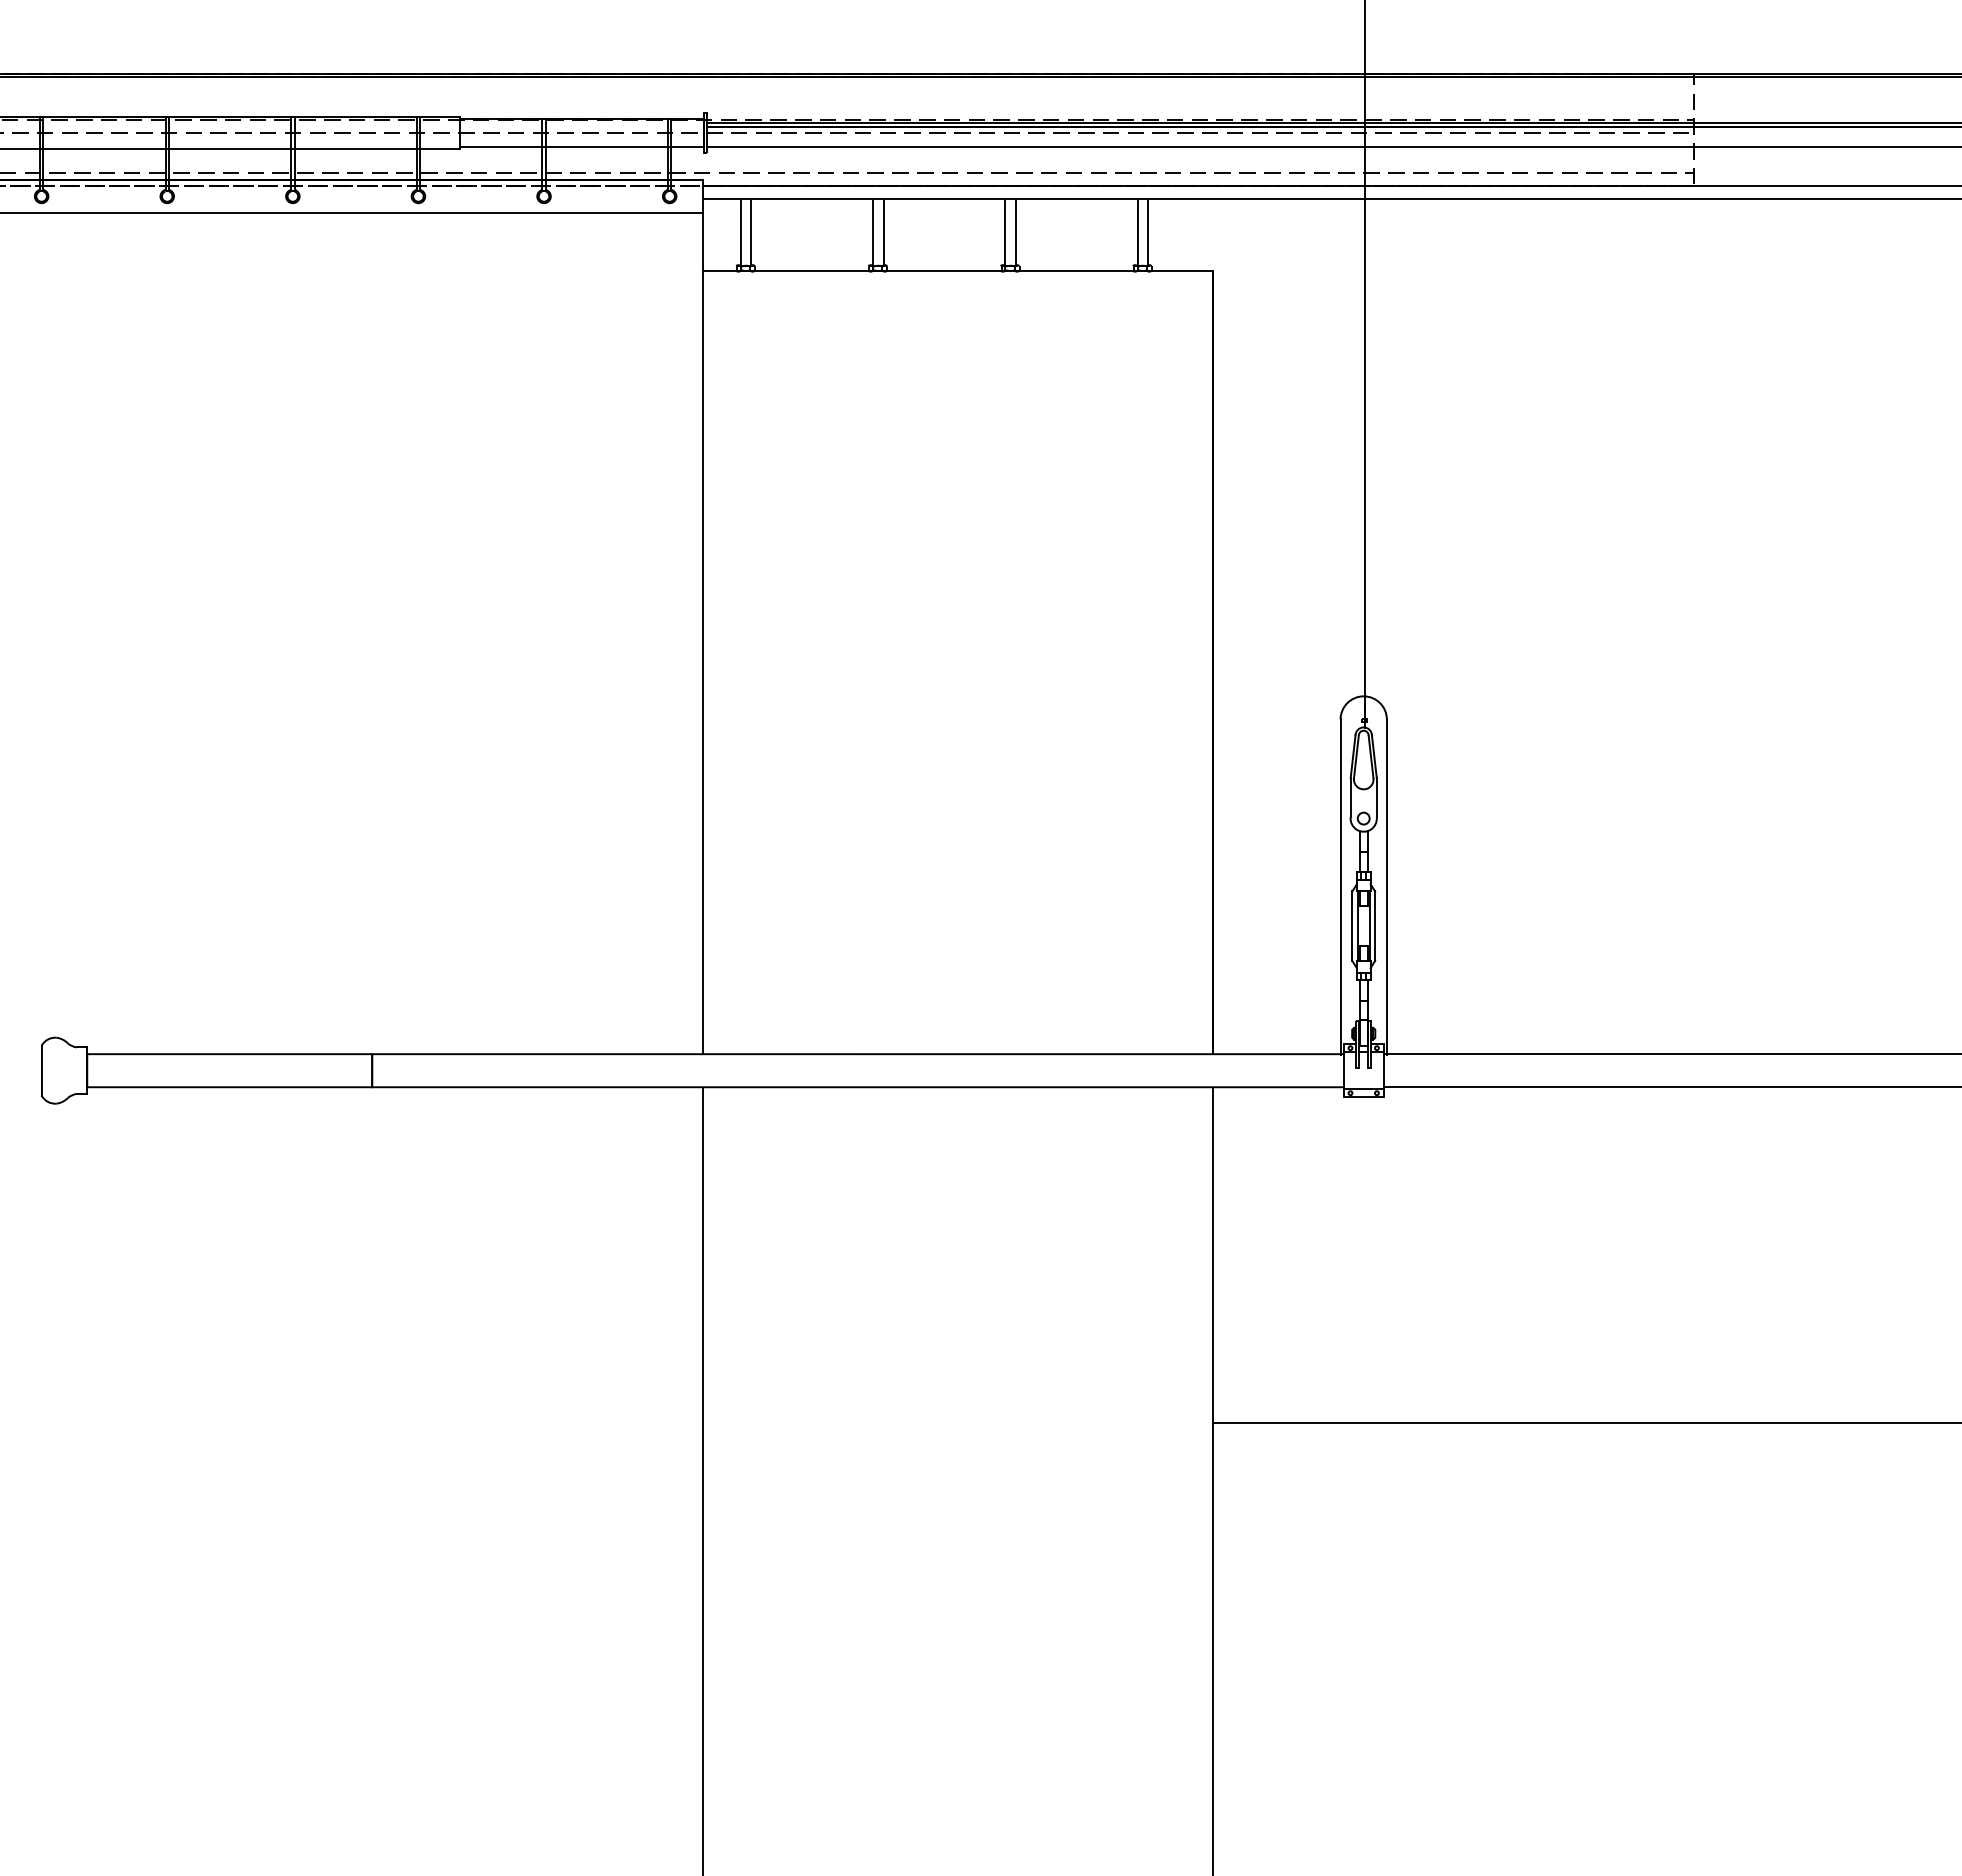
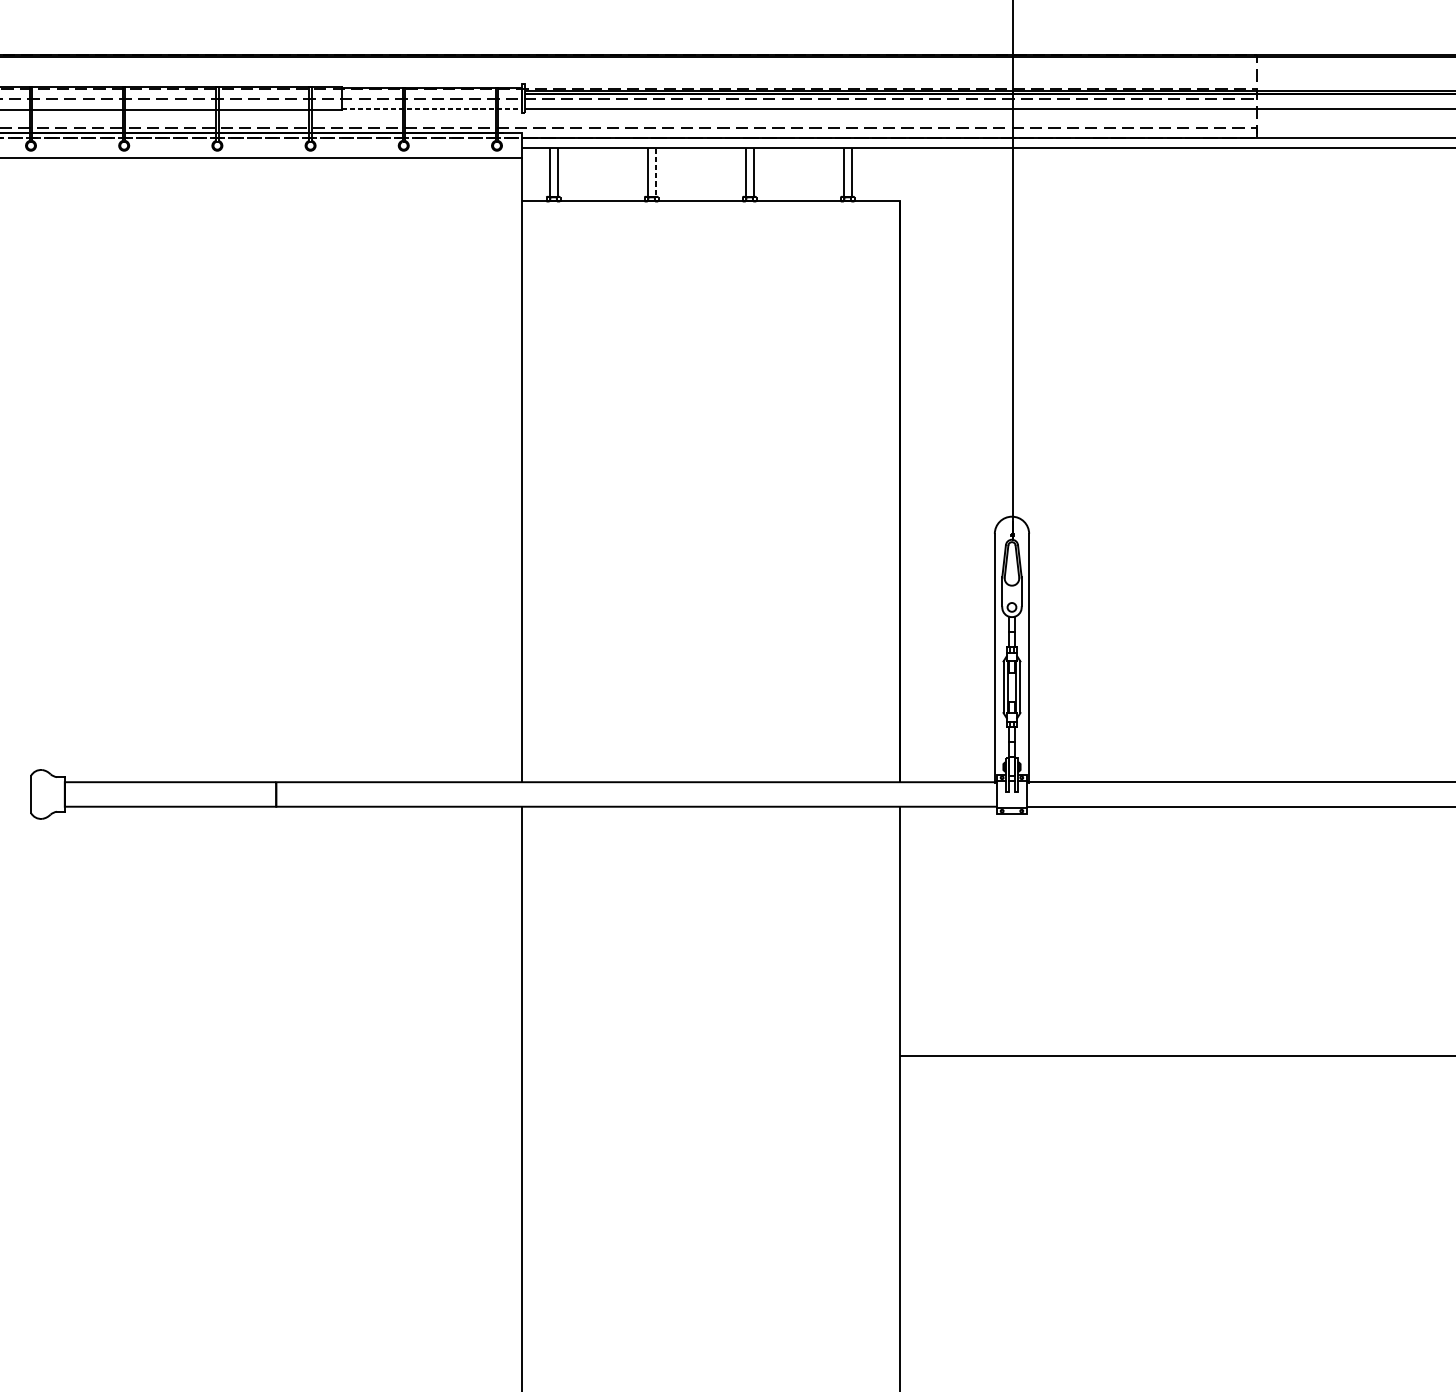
line: (582, 146) -> (432, 108), solid -> dashed
line: (883, 233) -> (655, 173), solid -> dashed

